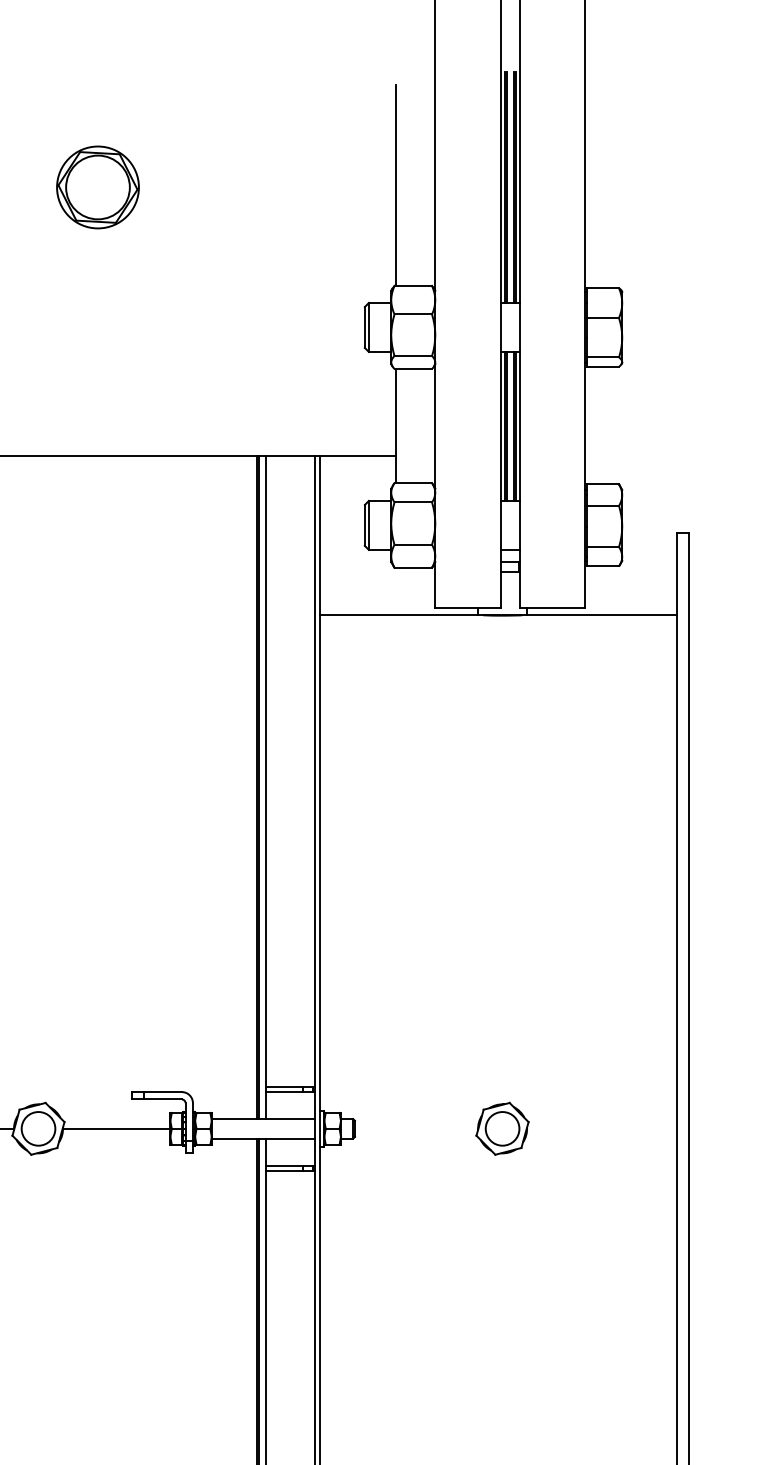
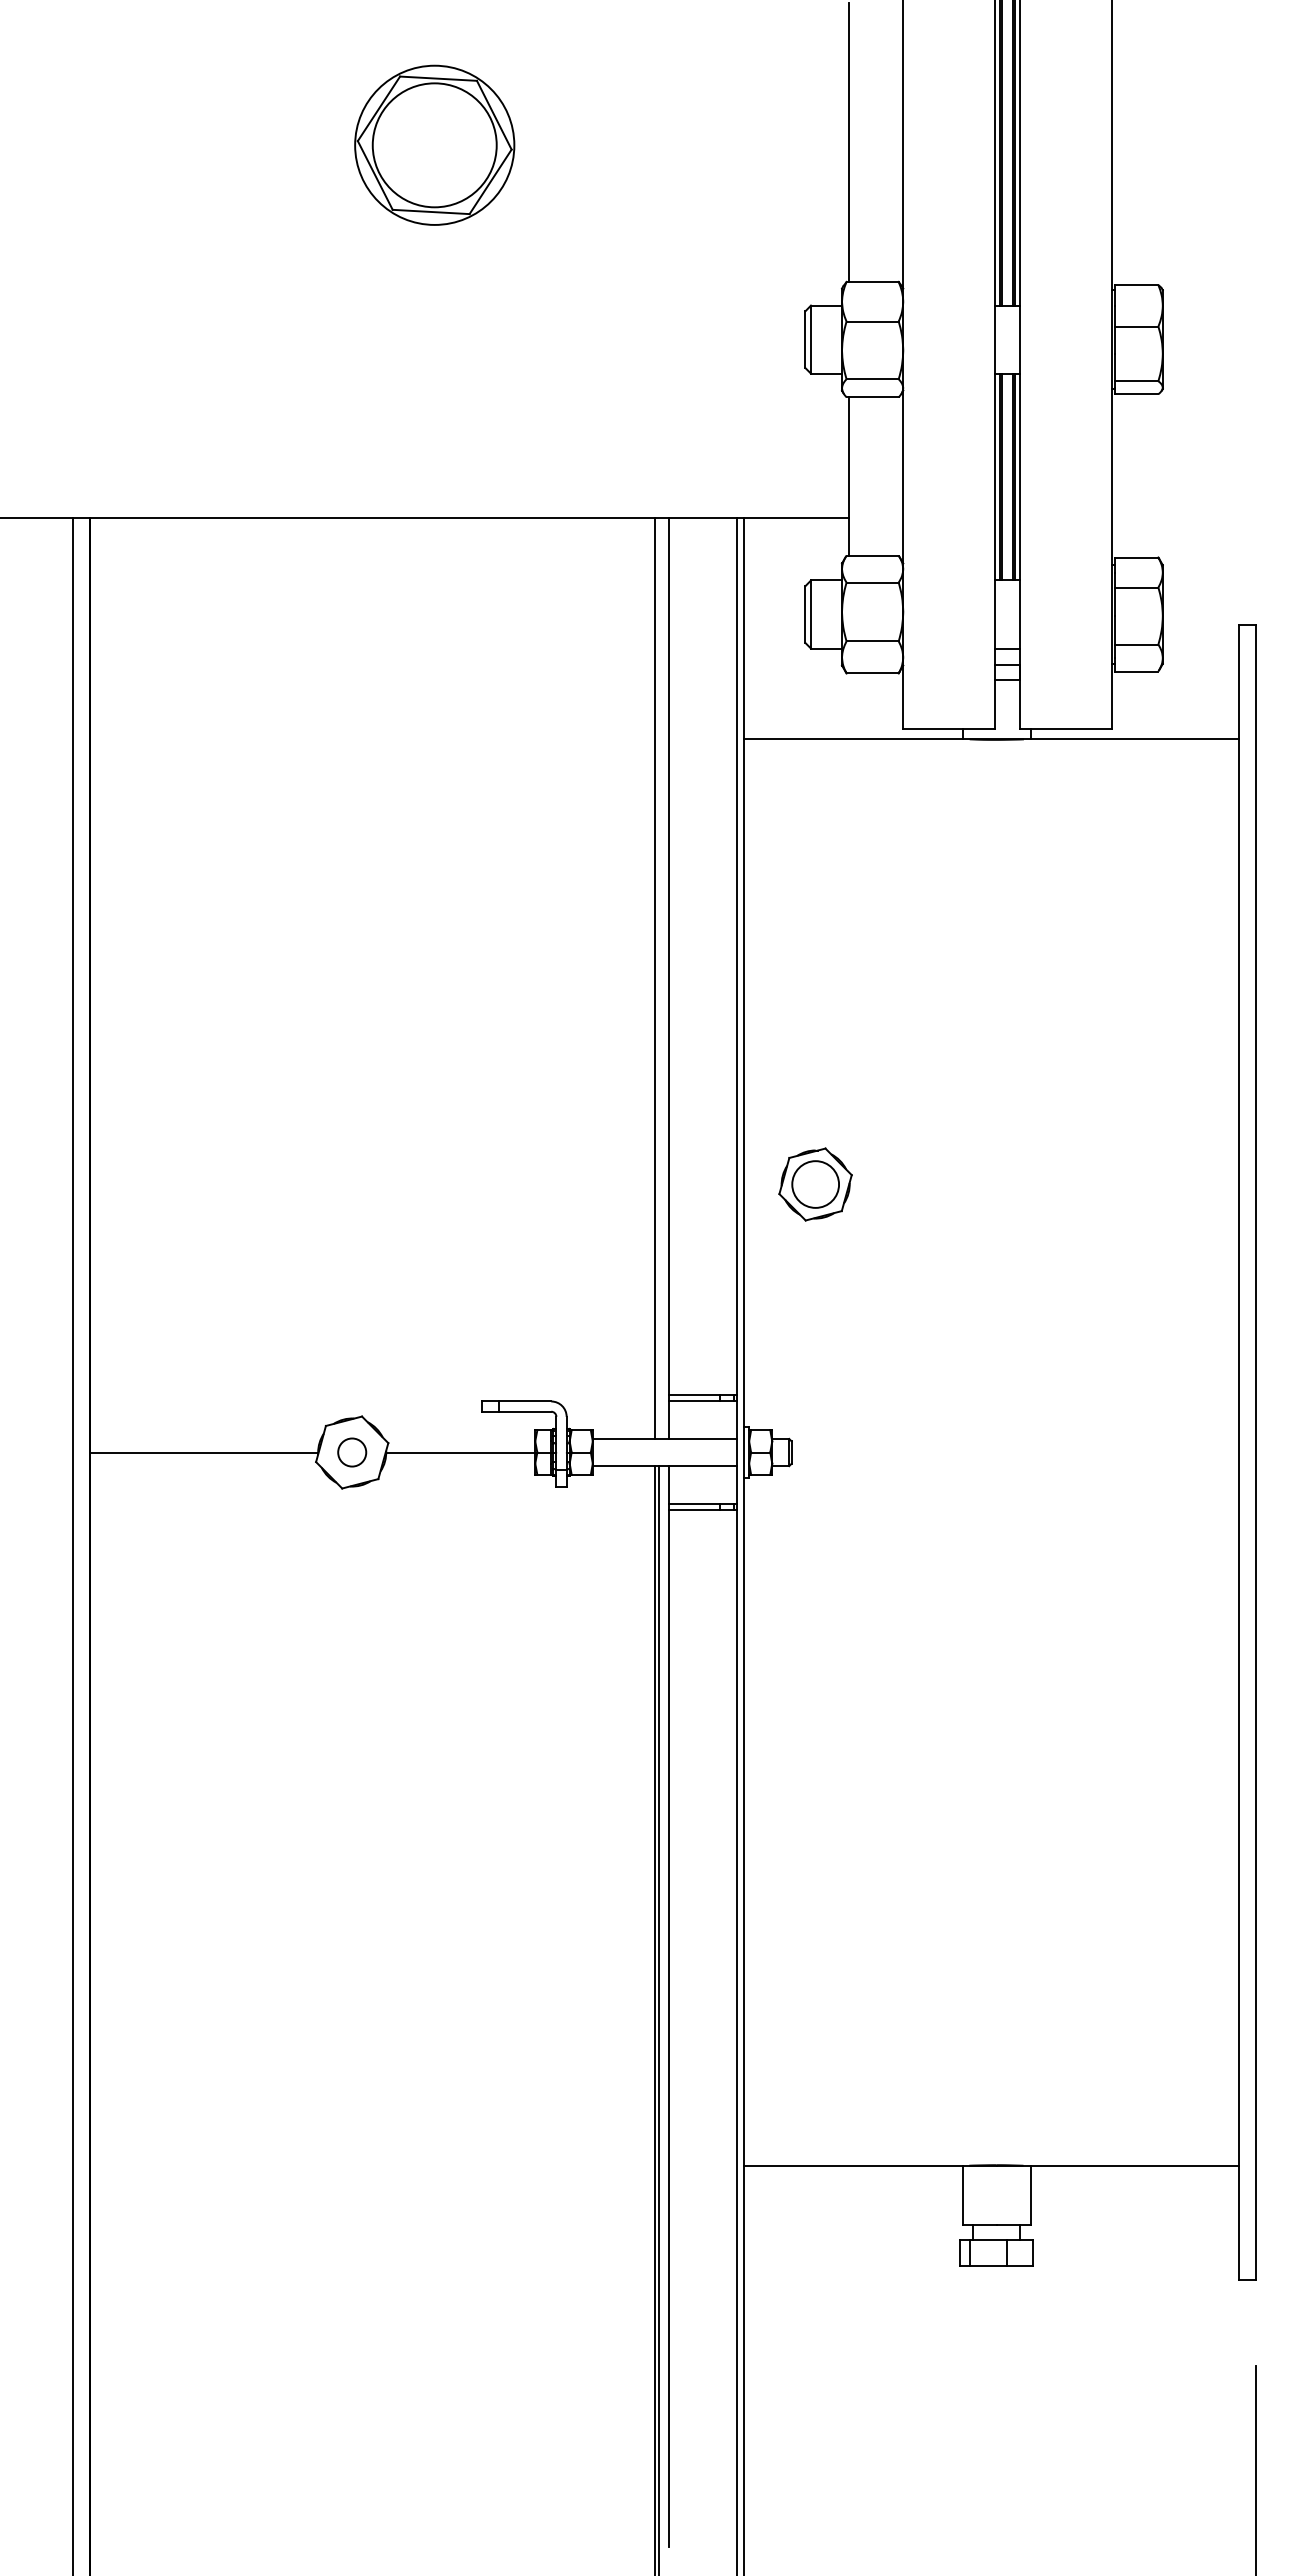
part: (97, 186) -> (434, 144), size x1.4
line: (259, 787) -> (658, 978), removed
circle: (38, 1128) -> (351, 1452), size x0.6
part: (502, 1128) -> (815, 1184), moved

